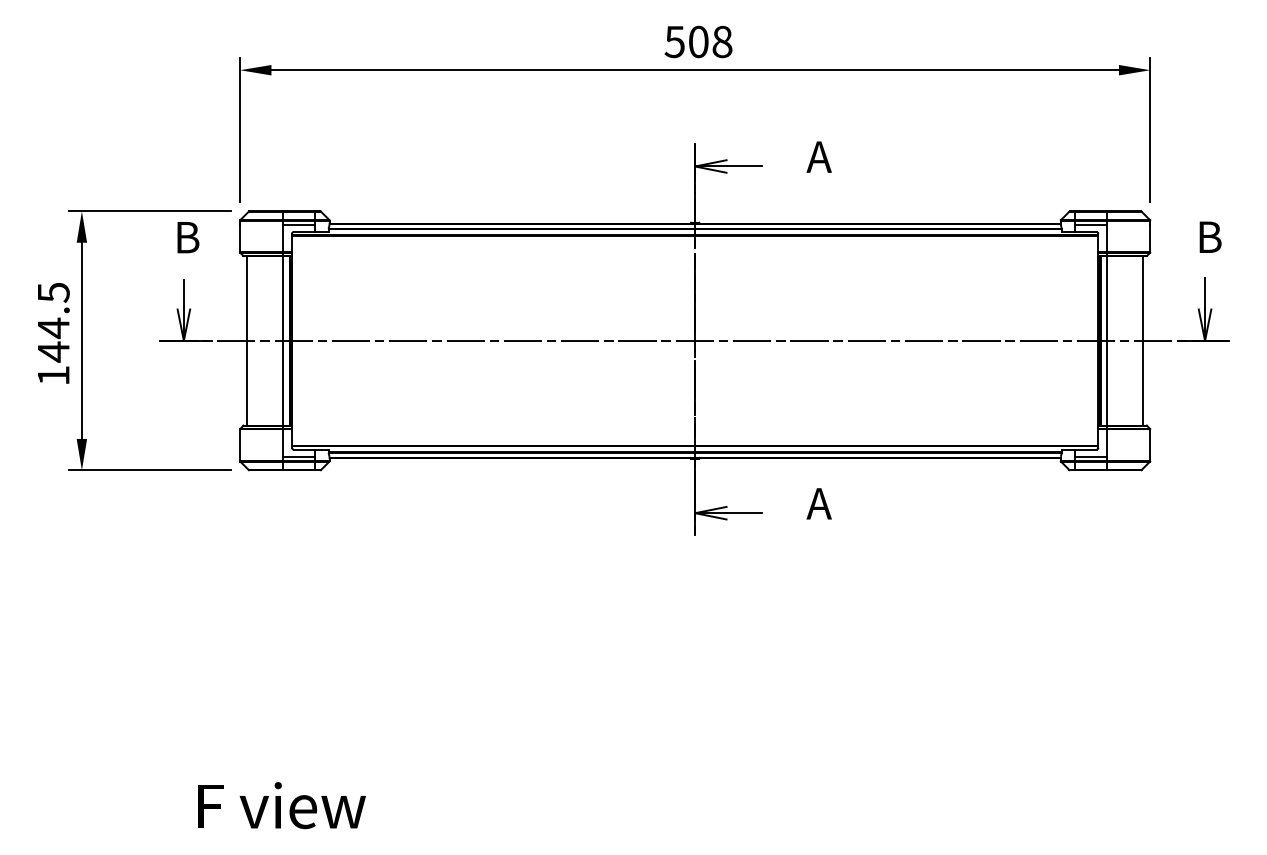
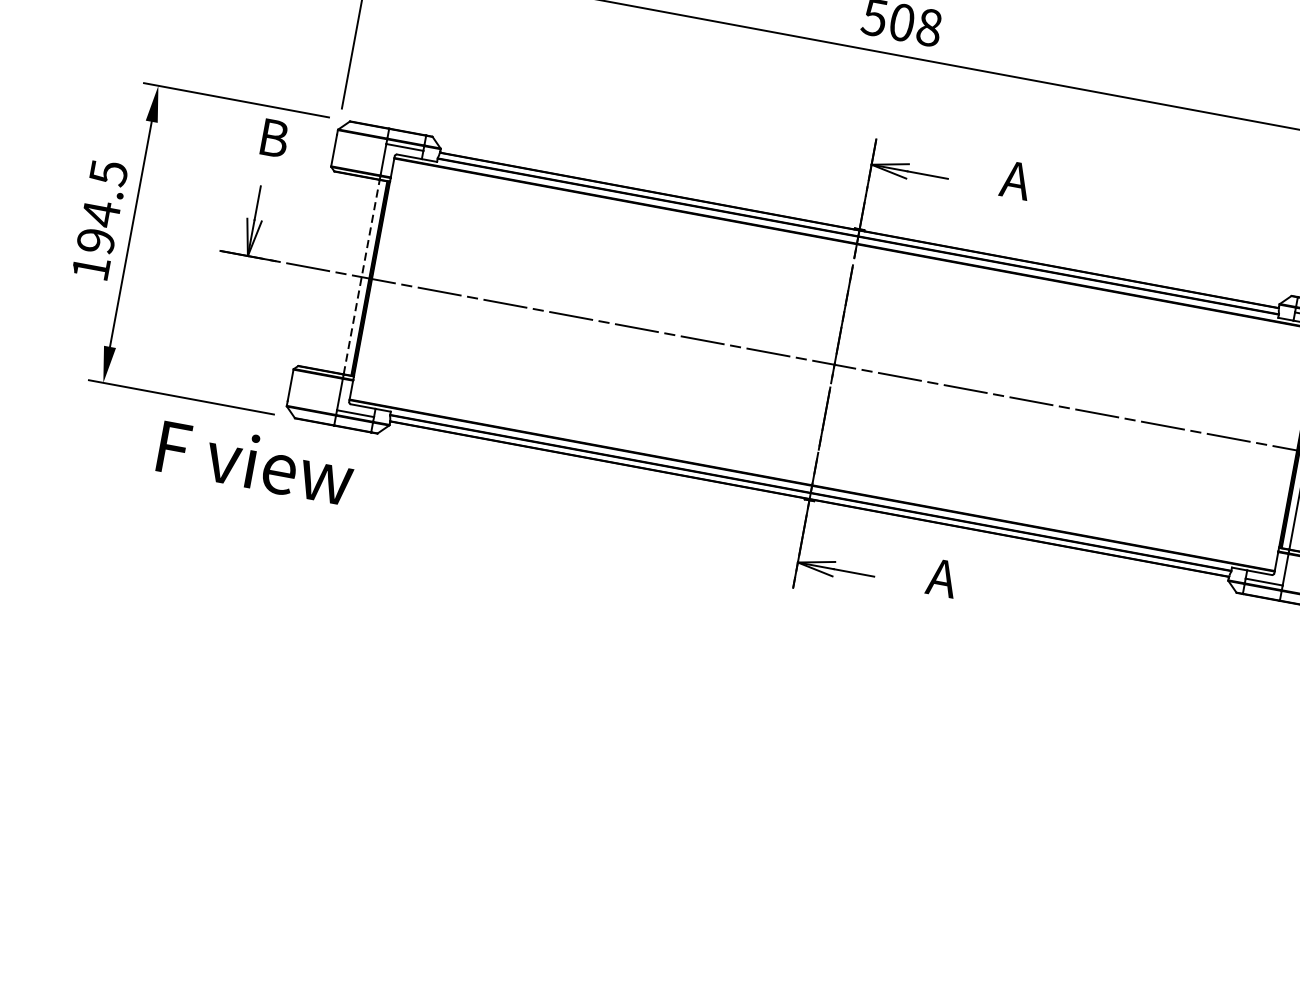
line: (247, 340) -> (320, 269), removed
line: (283, 340) -> (362, 276), solid -> dashed
text: (53, 351) -> (96, 240), 144.5 -> 194.5
text: (281, 805) -> (255, 462), moved

